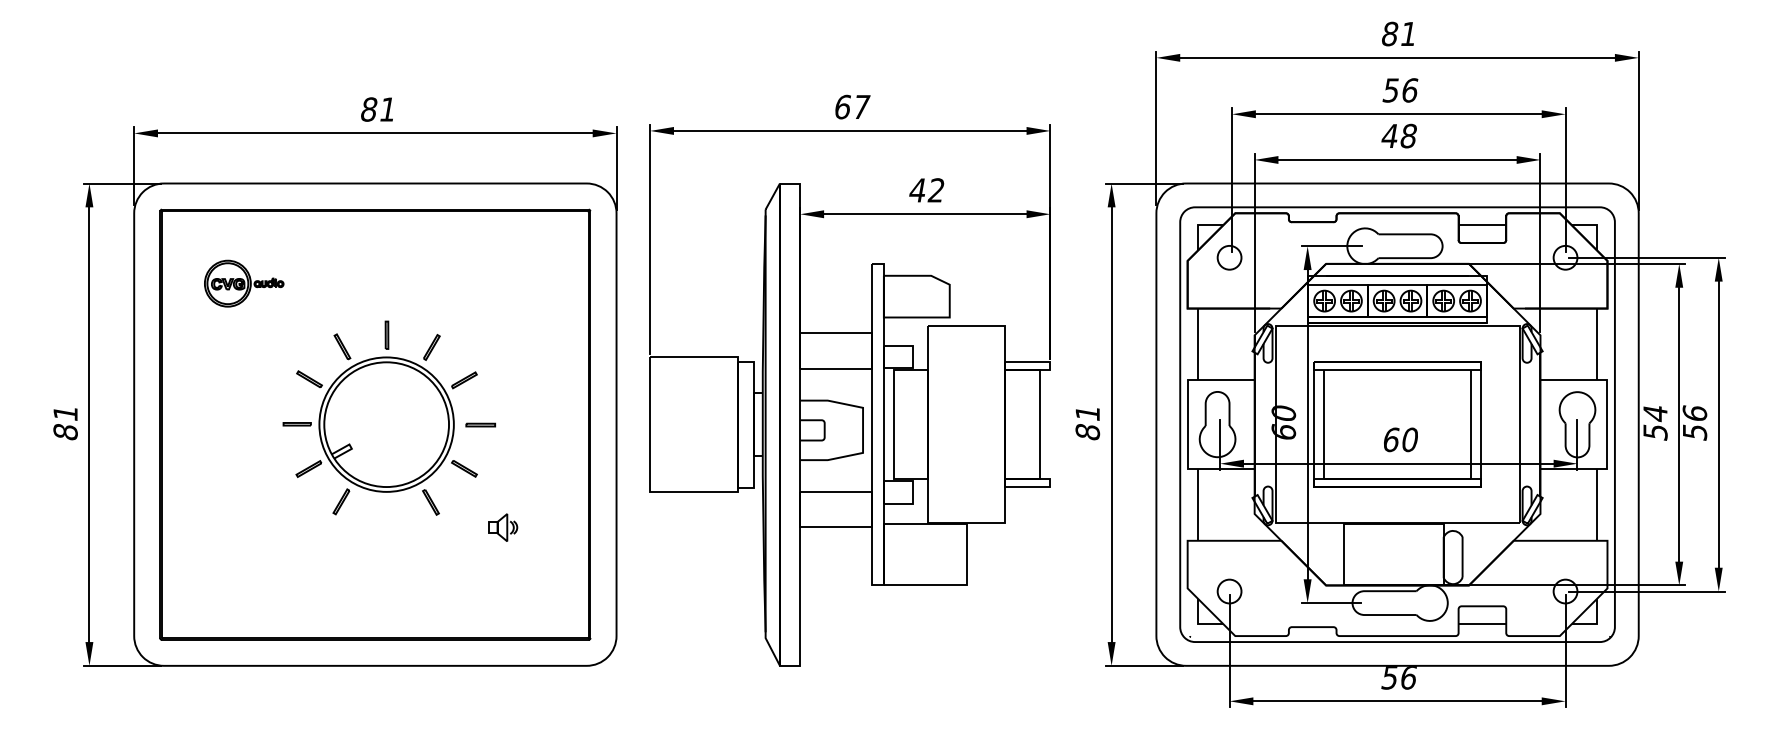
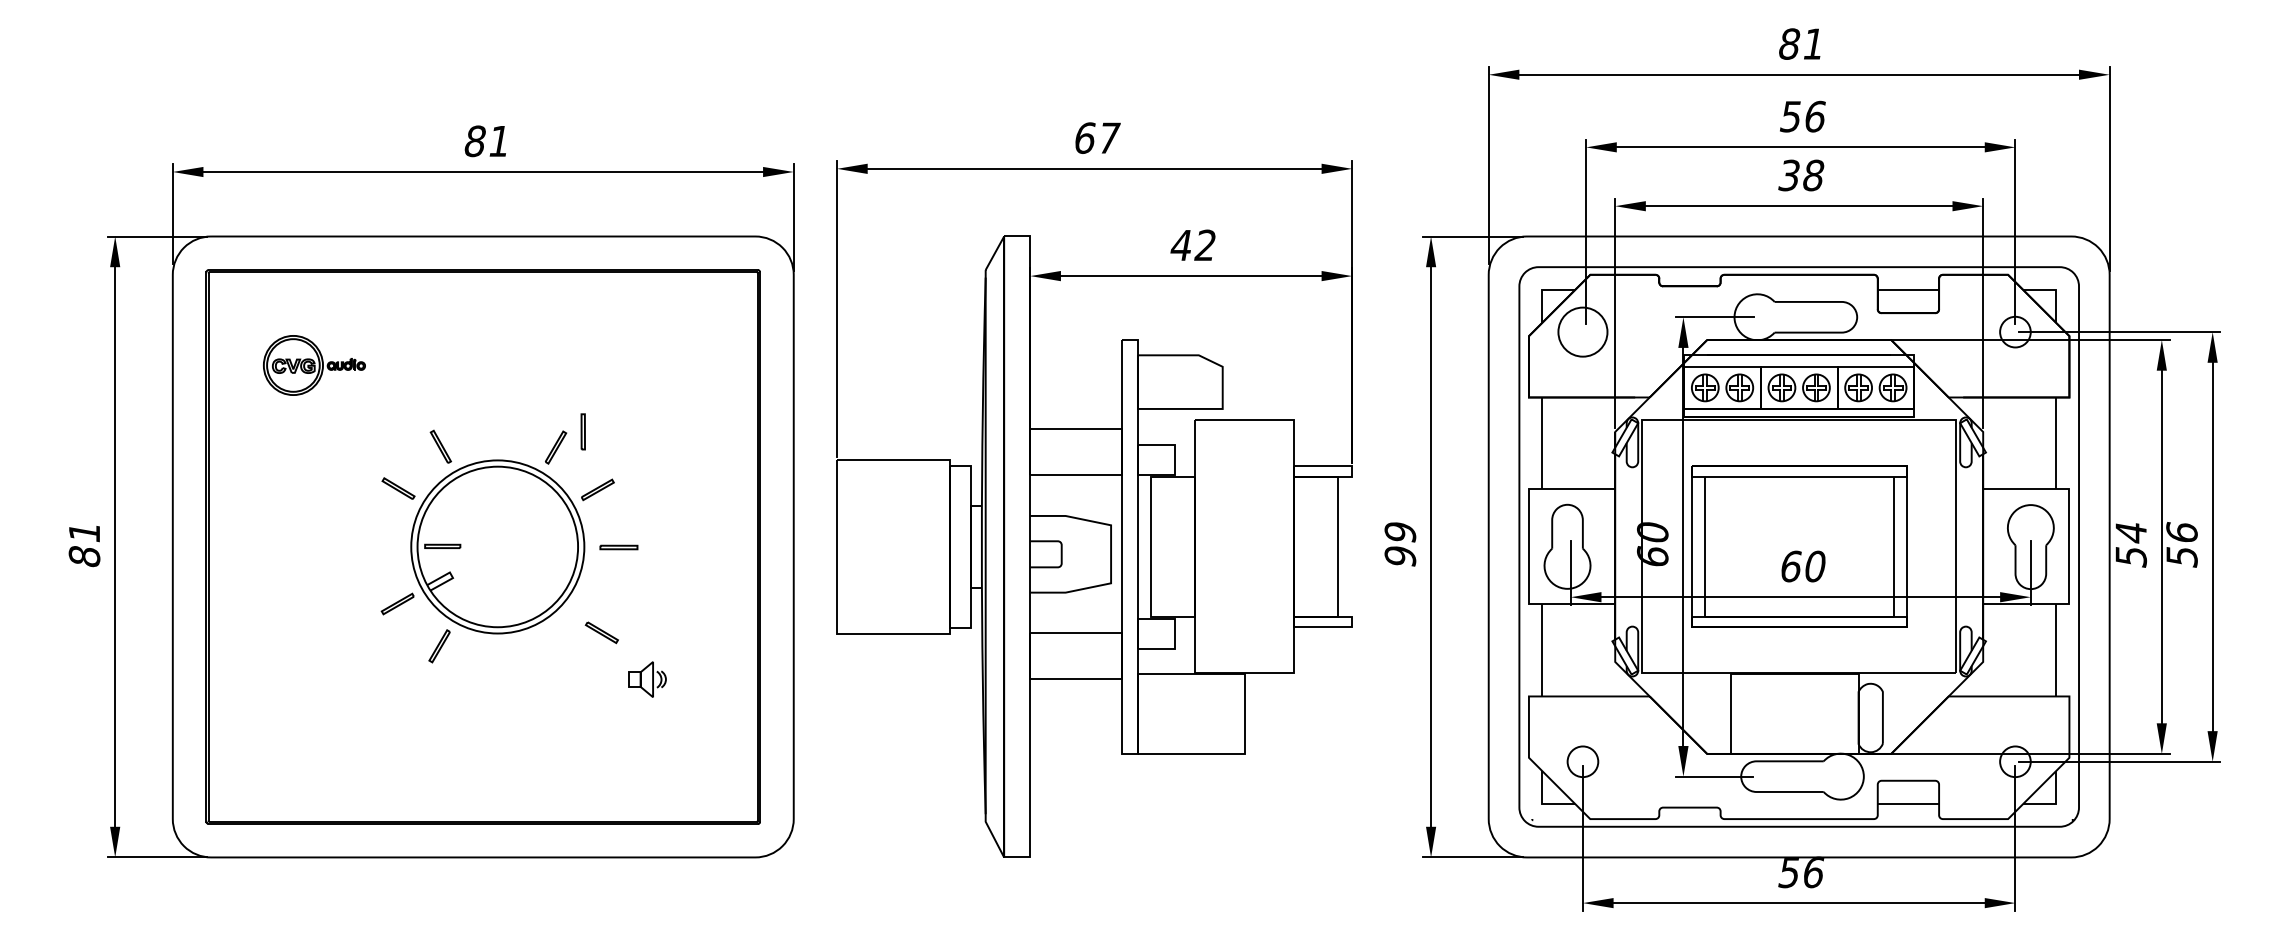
text: (1389, 136) -> (1788, 175), 48 -> 38
circle: (1229, 257) -> (1582, 331), size x1.6
part: (386, 334) -> (582, 431), moved
text: (1087, 422) -> (1400, 544), 81 -> 99
part: (297, 423) -> (442, 545), moved
part: (464, 468) -> (601, 632), moved
part: (430, 501) -> (554, 646), removed

